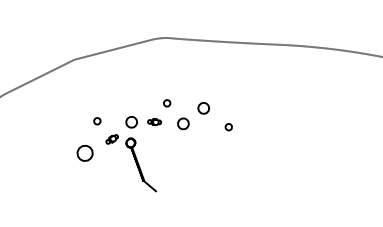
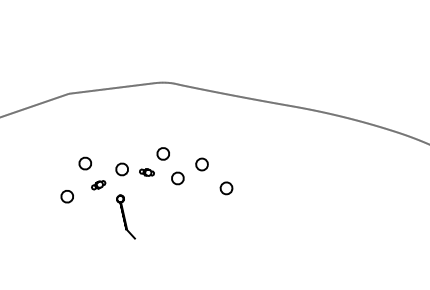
part: (166, 103) -> (162, 153), size x1.67
part: (96, 121) -> (84, 163), size x1.67
part: (228, 127) -> (226, 188), size x1.67
part: (84, 153) -> (66, 196), size x0.71
part: (140, 164) -> (125, 216), size x0.71

